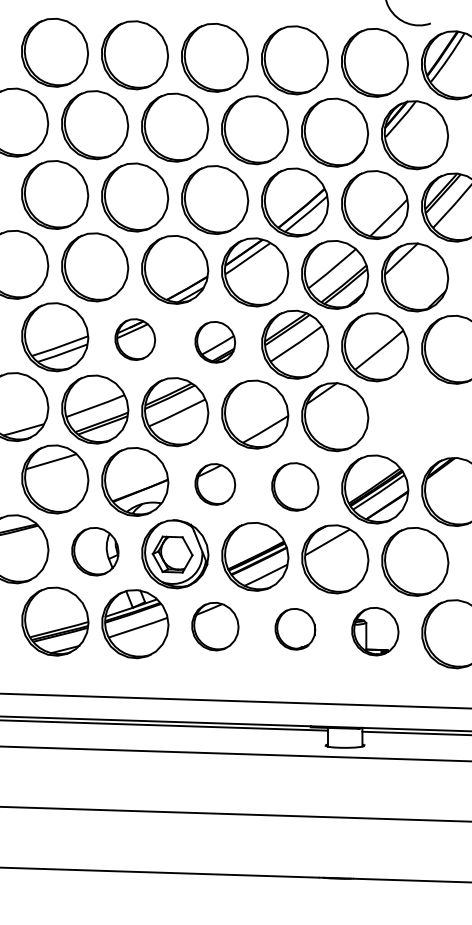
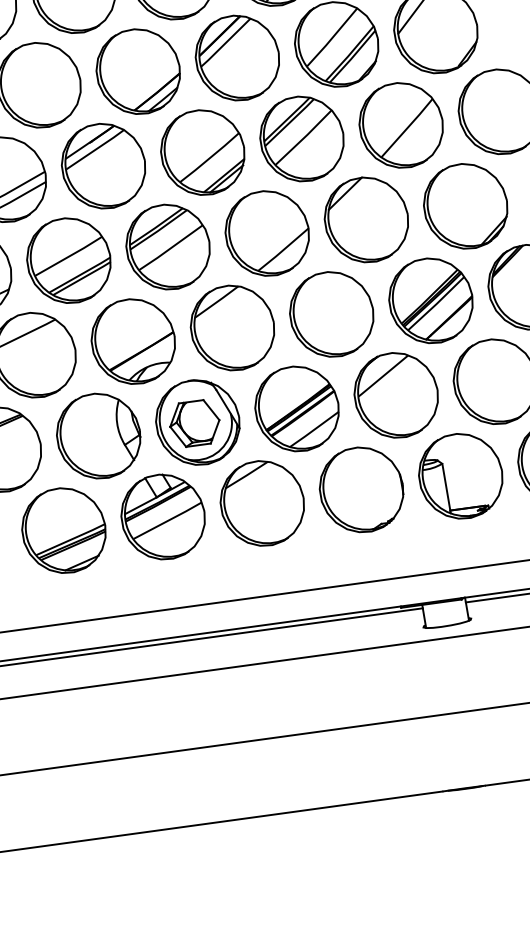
part: (135, 339) -> (104, 165), size x1.67
part: (215, 342) -> (203, 152), size x1.67
part: (415, 419) -> (466, 206), added
part: (215, 484) -> (233, 328), size x1.67
part: (295, 486) -> (332, 313), size x1.43
part: (95, 551) -> (98, 435), size x1.43
part: (215, 626) -> (262, 503), size x1.43
part: (295, 629) -> (361, 490), size x1.67
part: (375, 631) -> (461, 476), size x1.43

